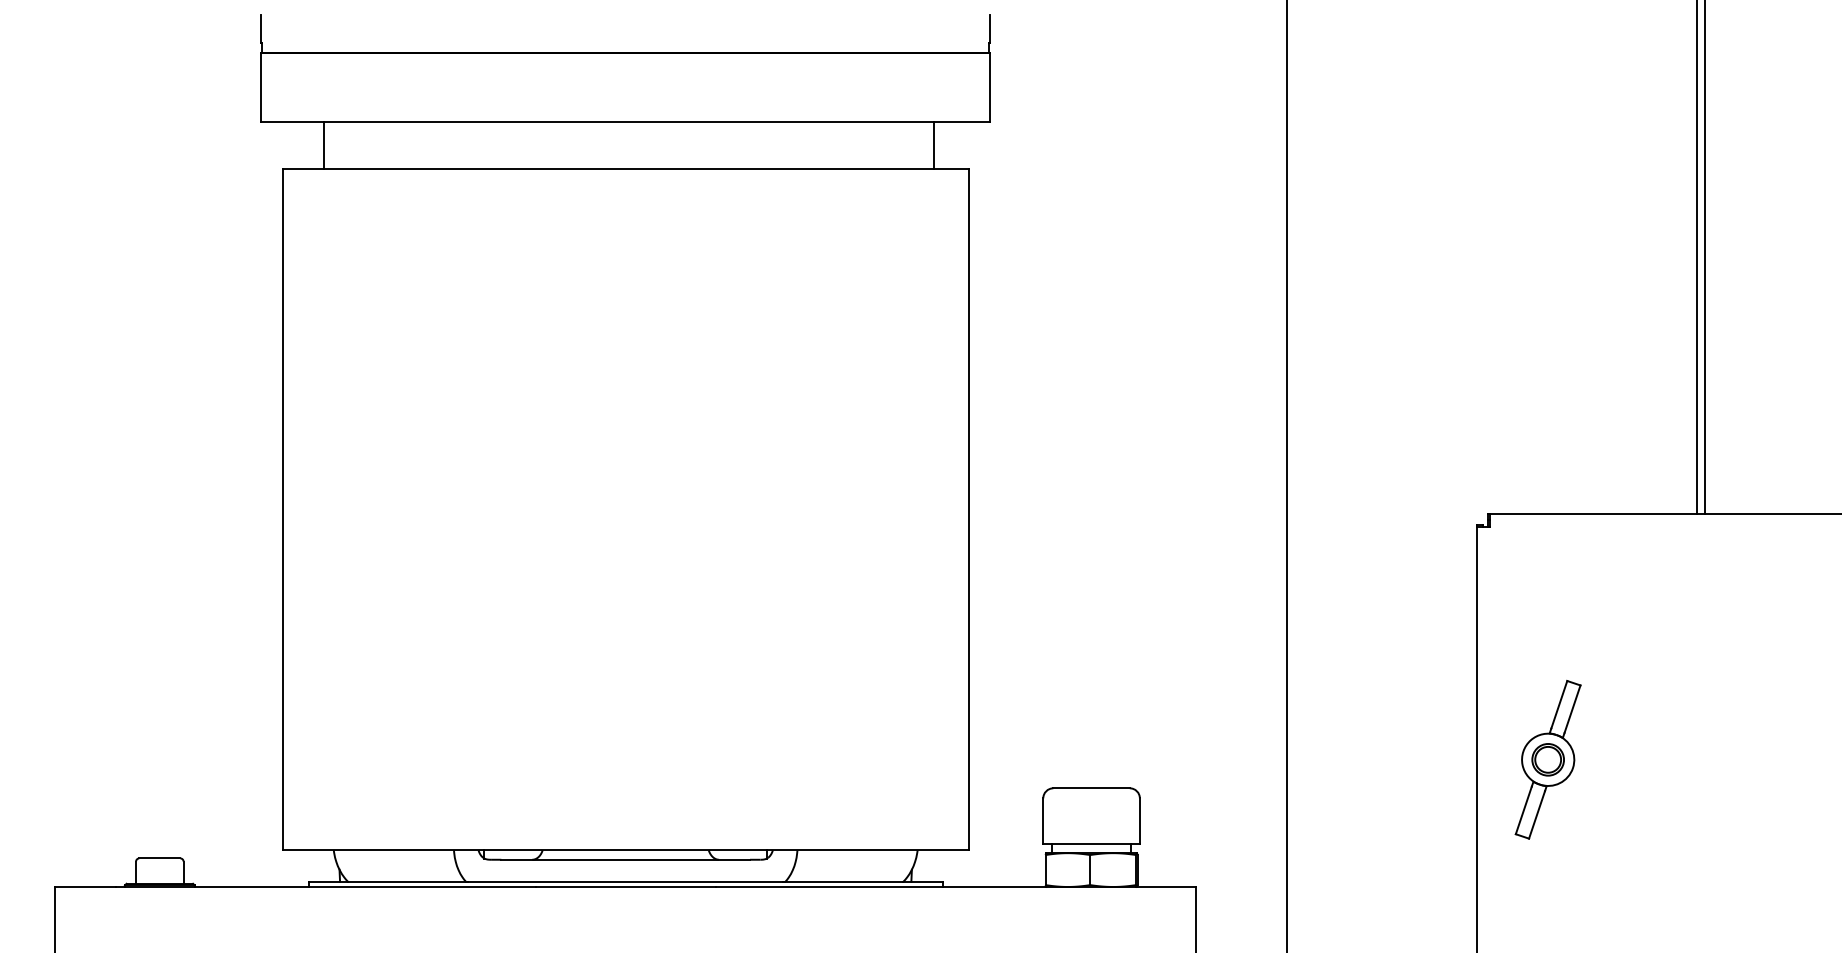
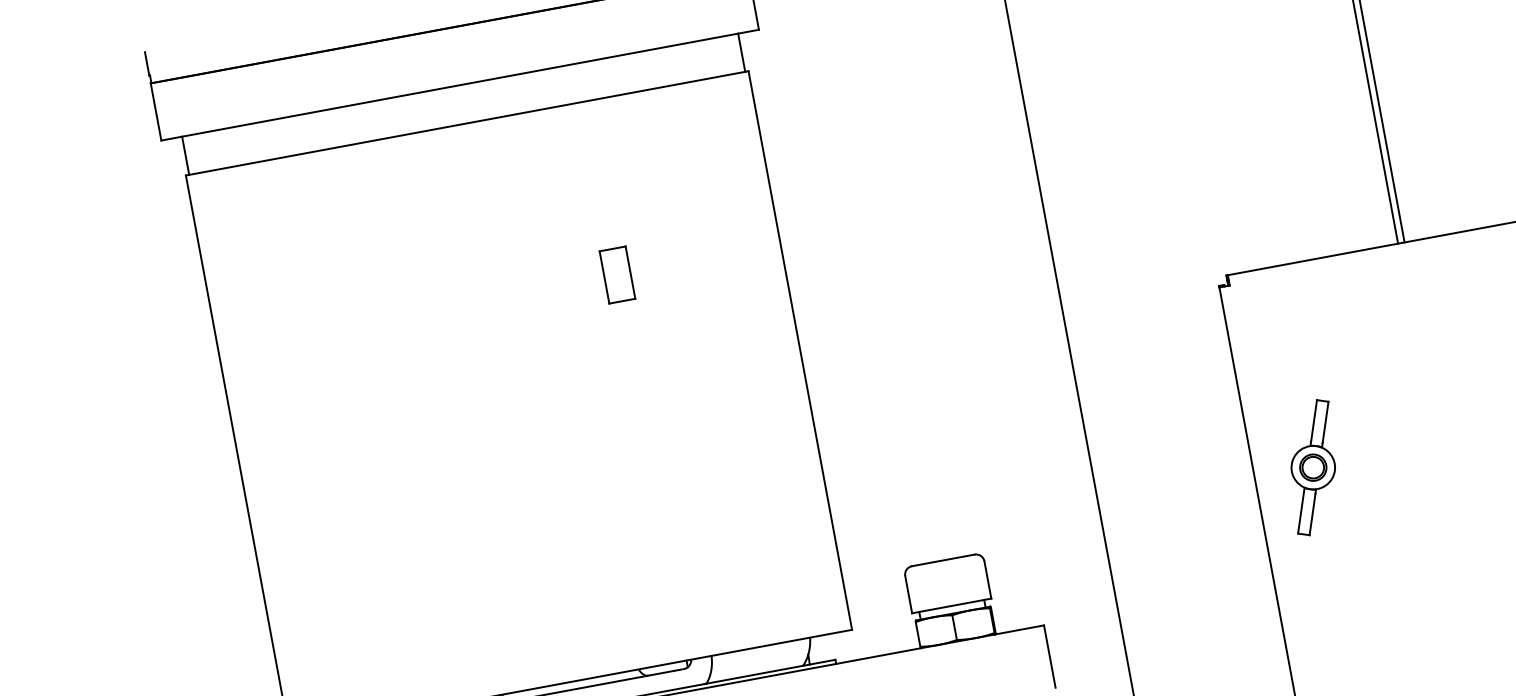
line: (323, 145) -> (185, 155), moved
line: (933, 145) -> (741, 52), moved
part: (769, 380) -> (617, 275), added

